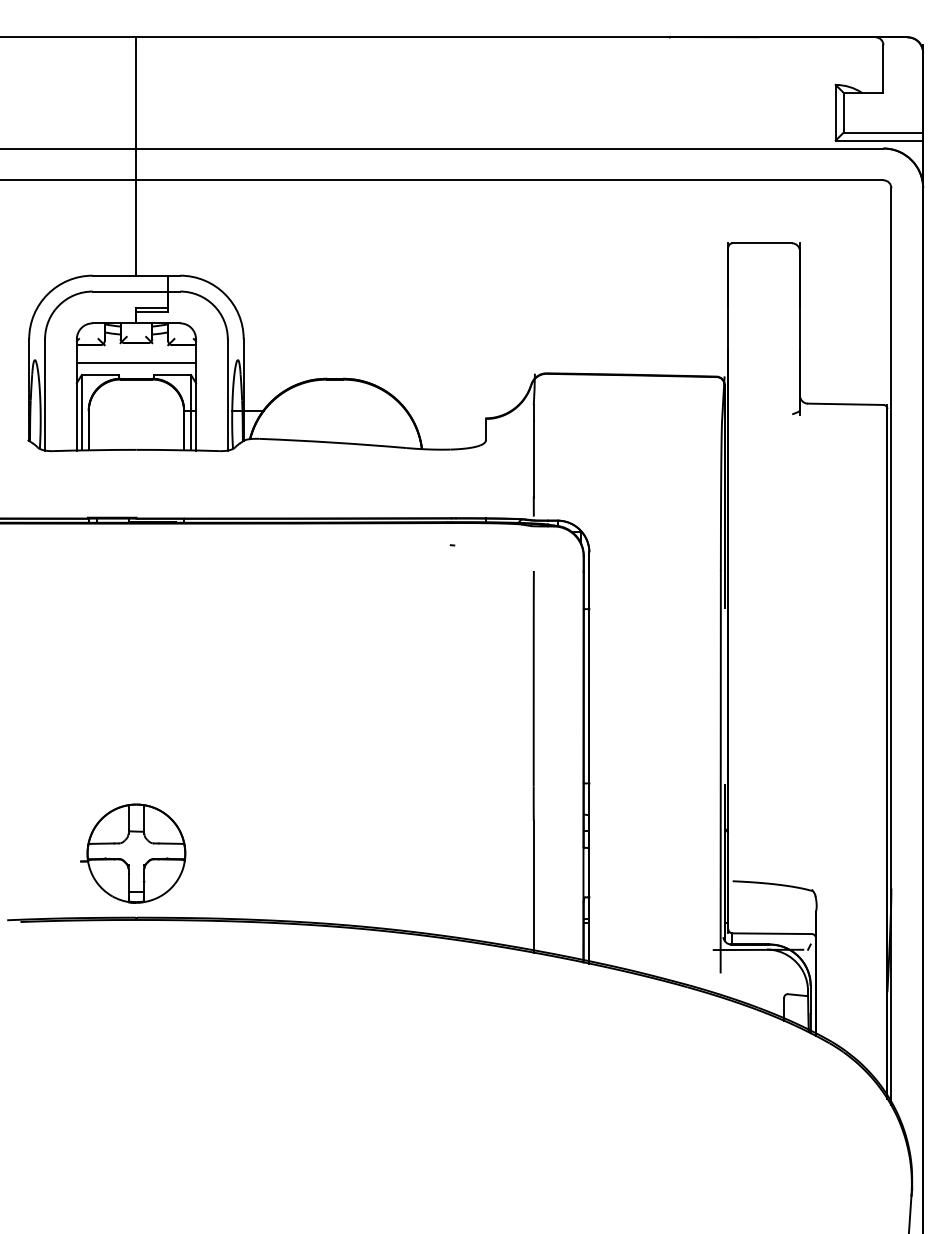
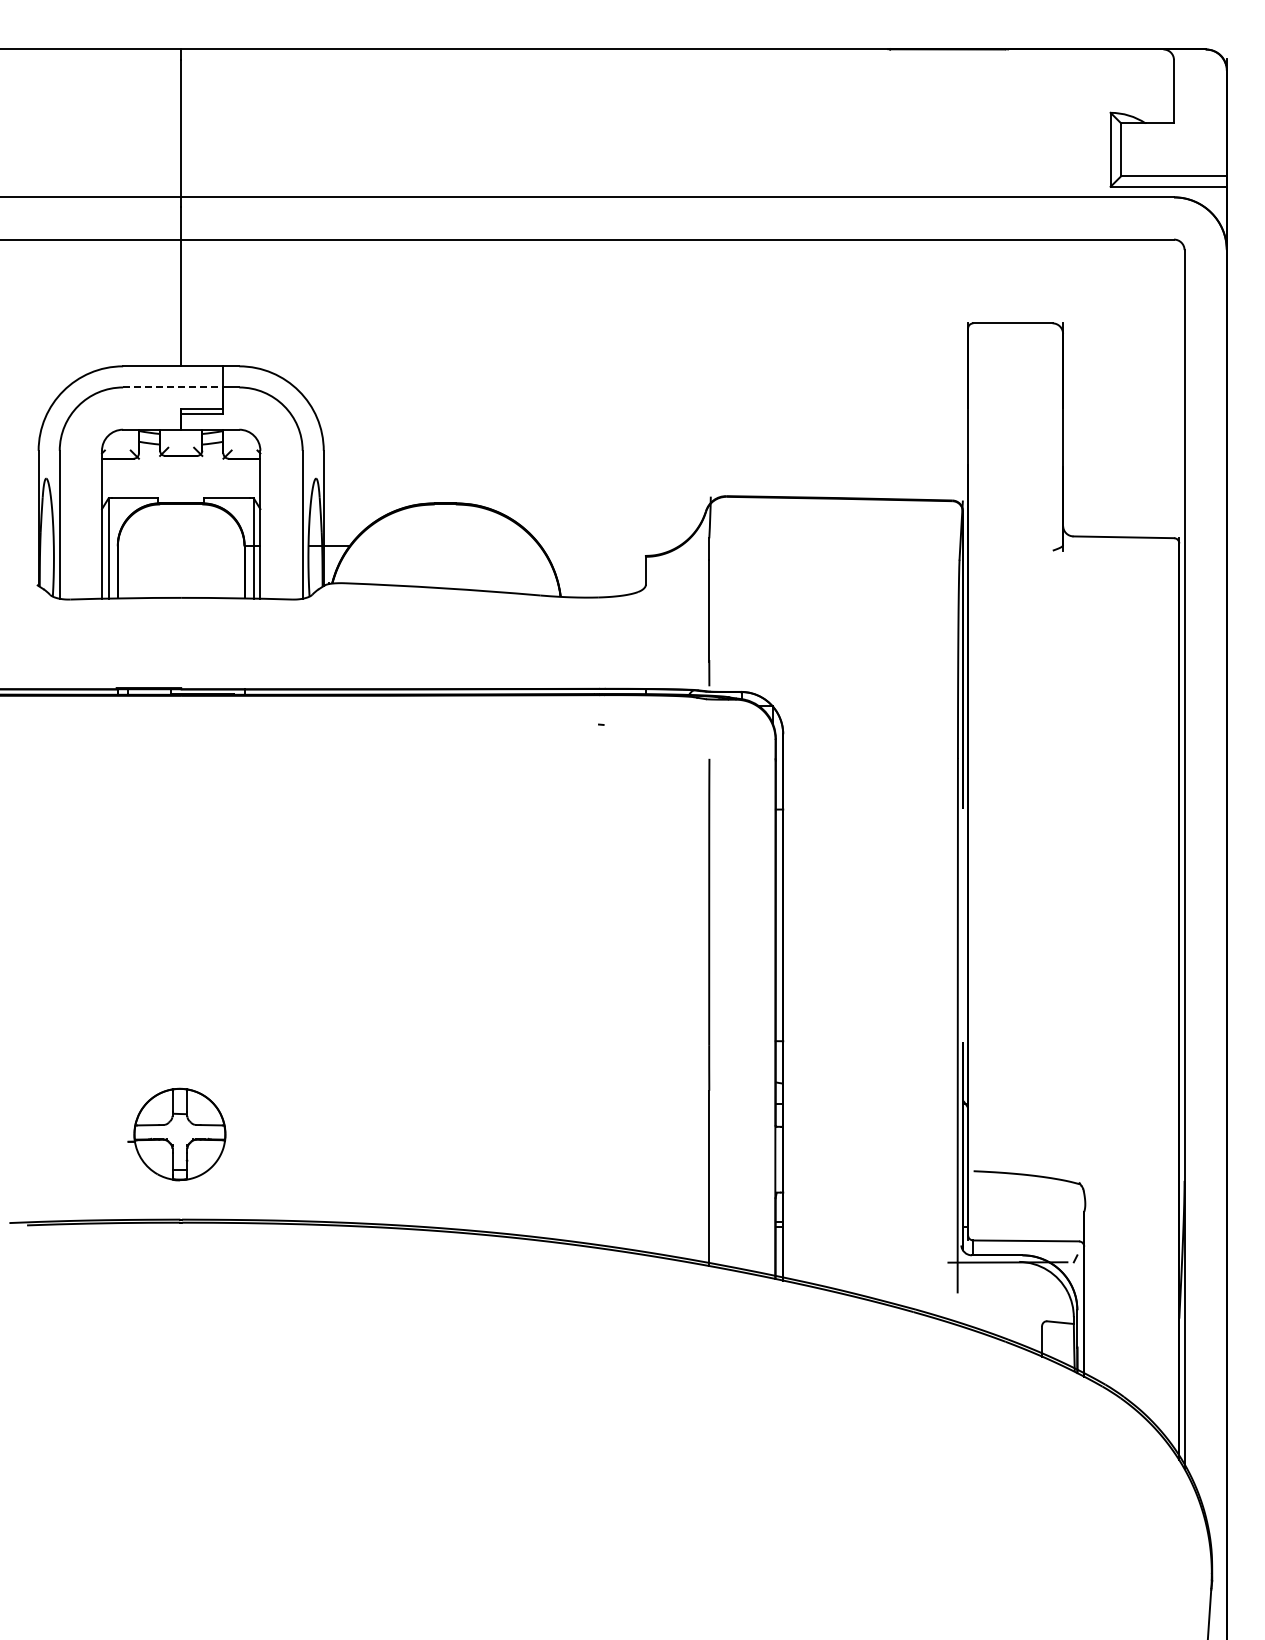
line: (130, 291) -> (173, 387), solid -> dashed
line: (136, 363) -> (181, 482), removed
part: (132, 853) -> (176, 1134), size x0.7

